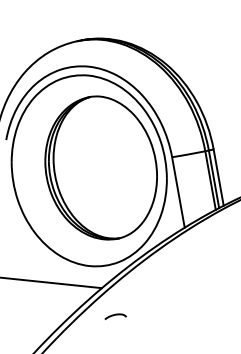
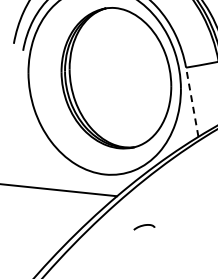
line: (178, 192) -> (192, 102), solid -> dashed
curve: (115, 315) -> (144, 226), moved

